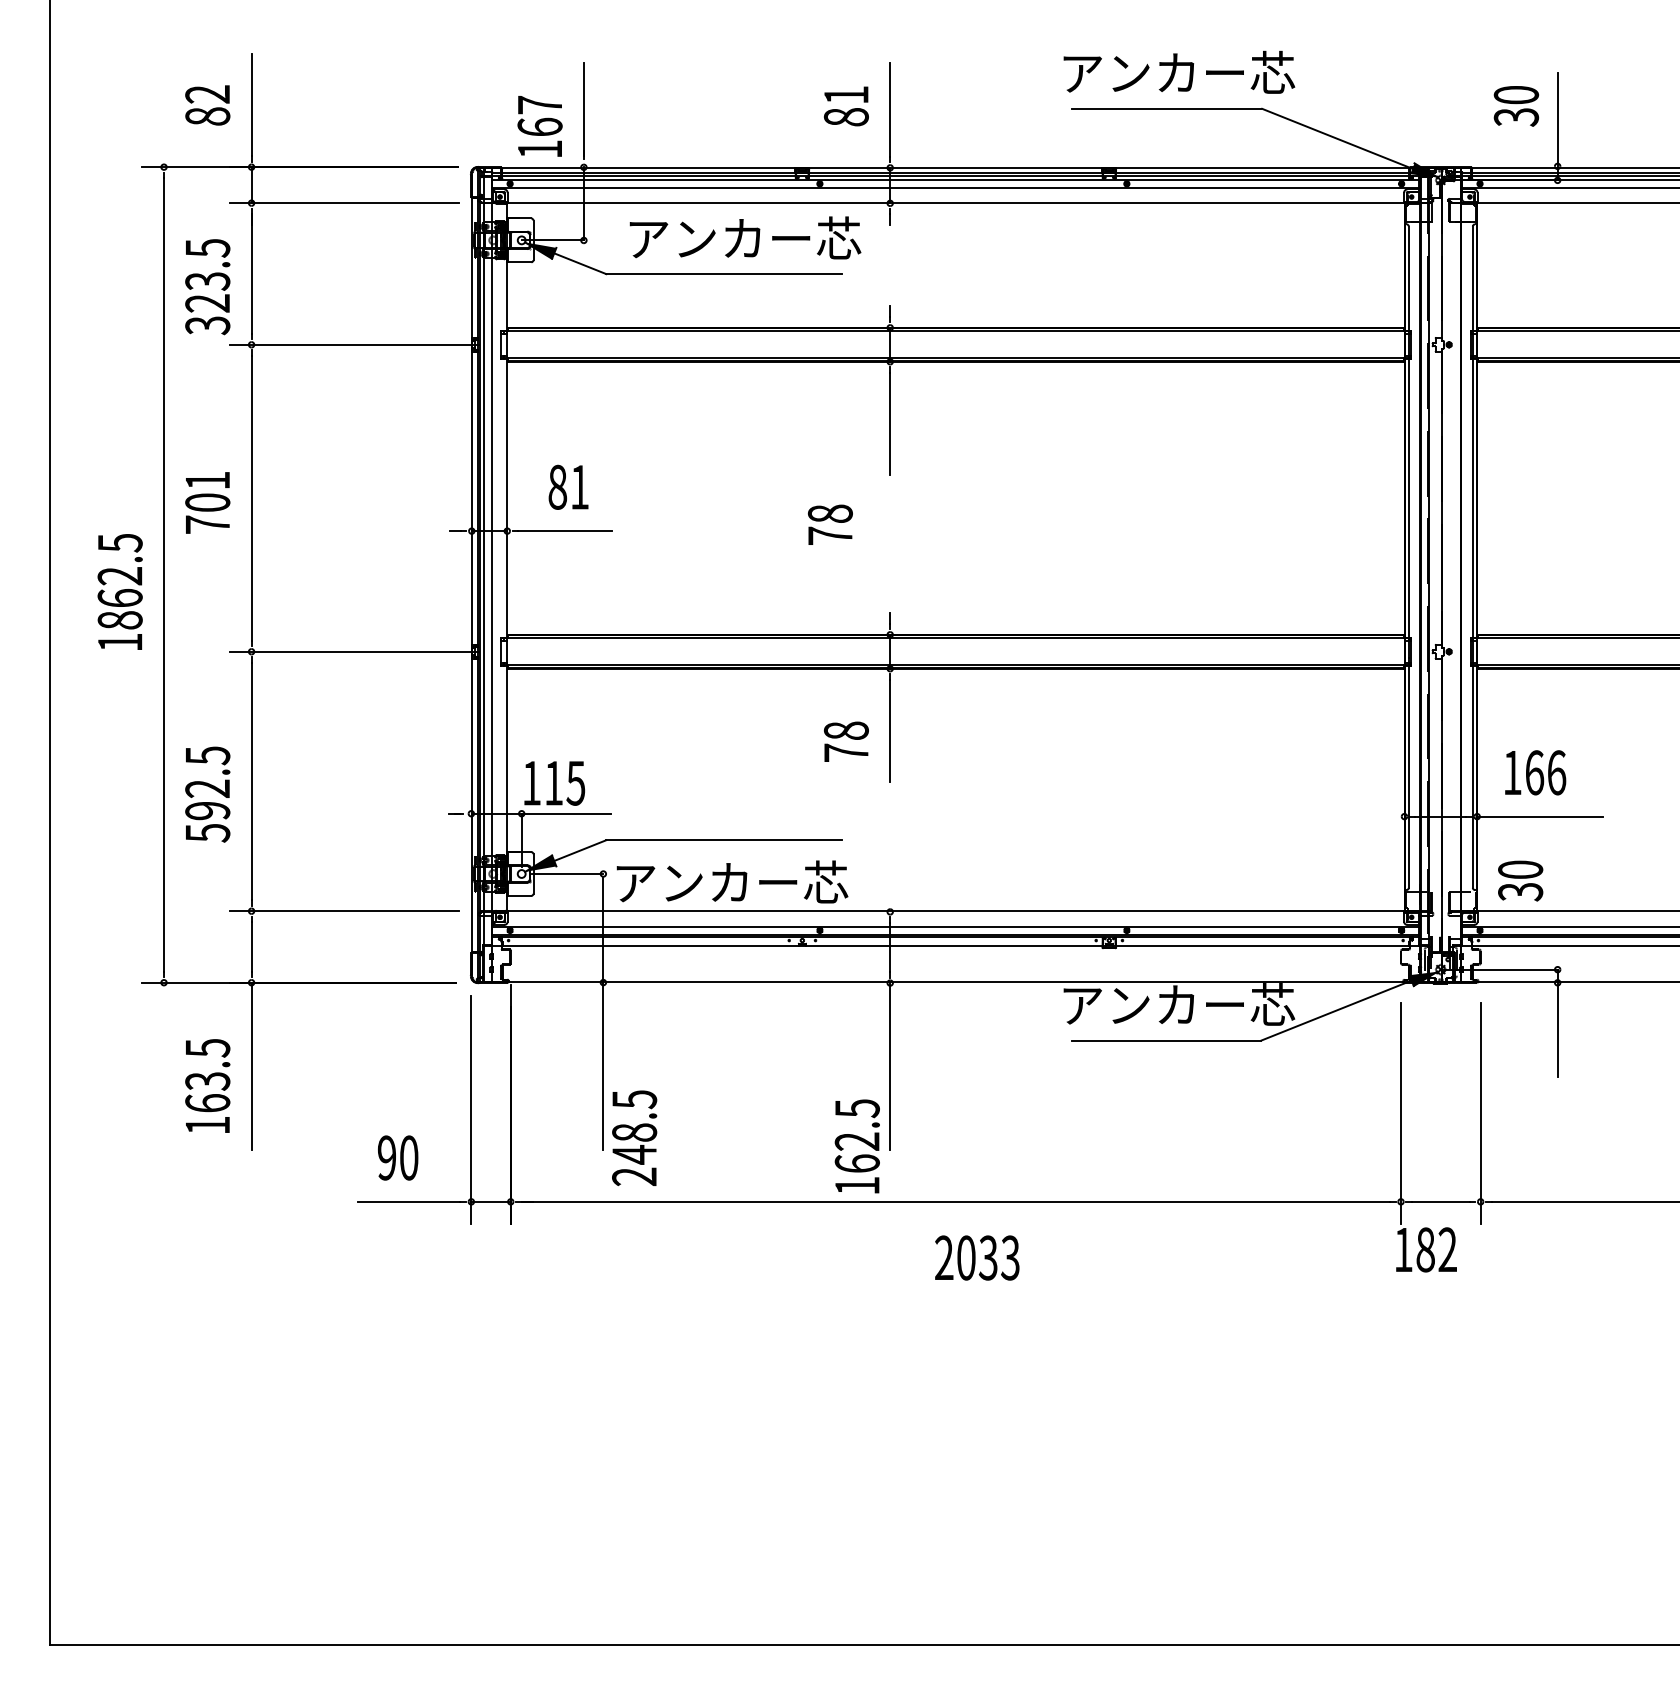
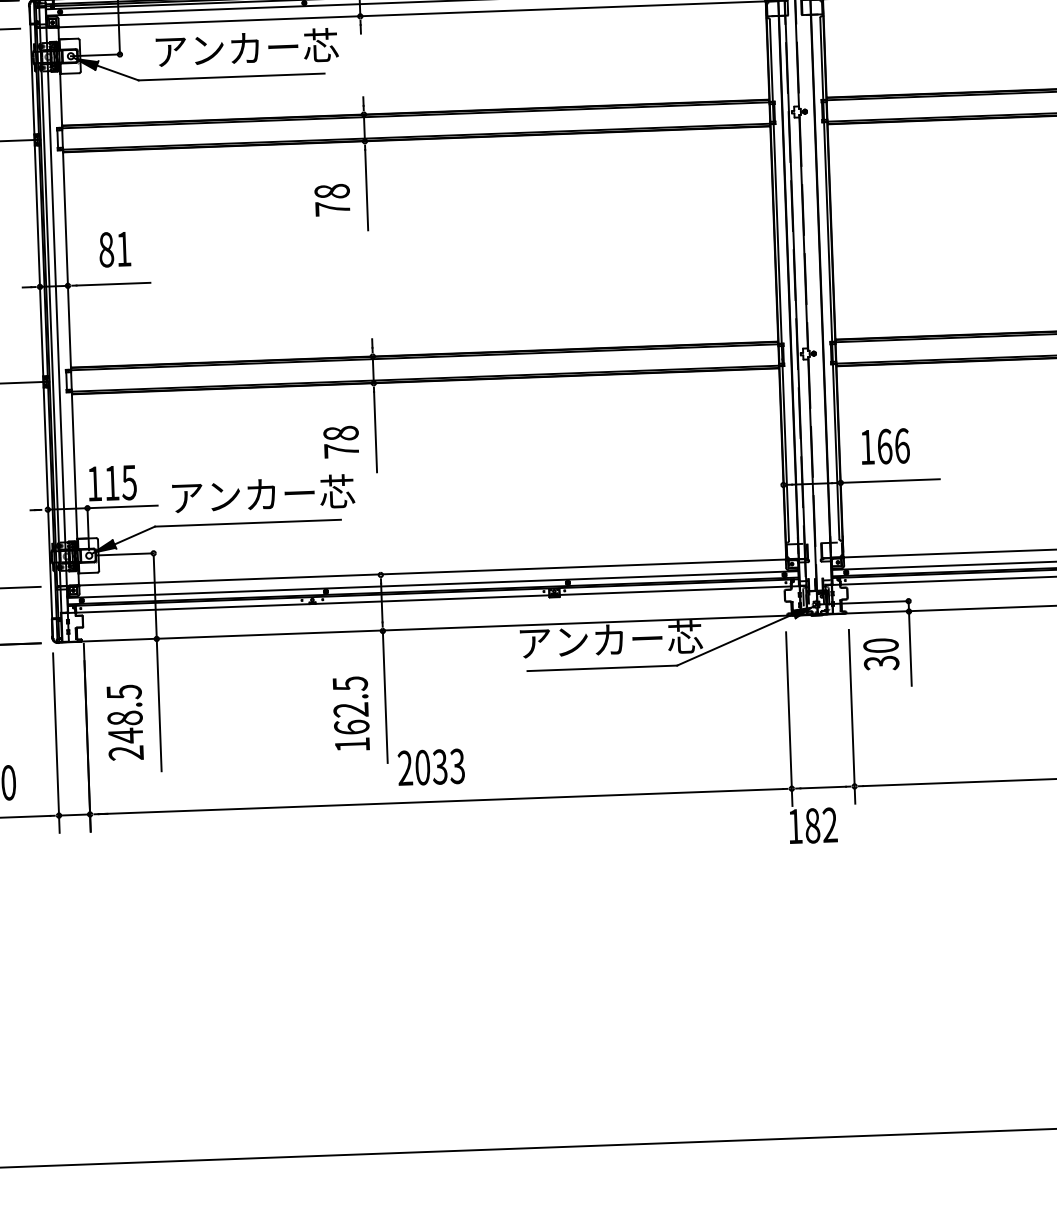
text: (829, 524) -> (331, 199), moved
text: (1520, 880) -> (881, 654), moved
text: (732, 881) -> (263, 493), moved
text: (634, 1137) -> (125, 722), moved
text: (856, 1146) -> (350, 713), moved
text: (977, 1257) -> (431, 766), moved

